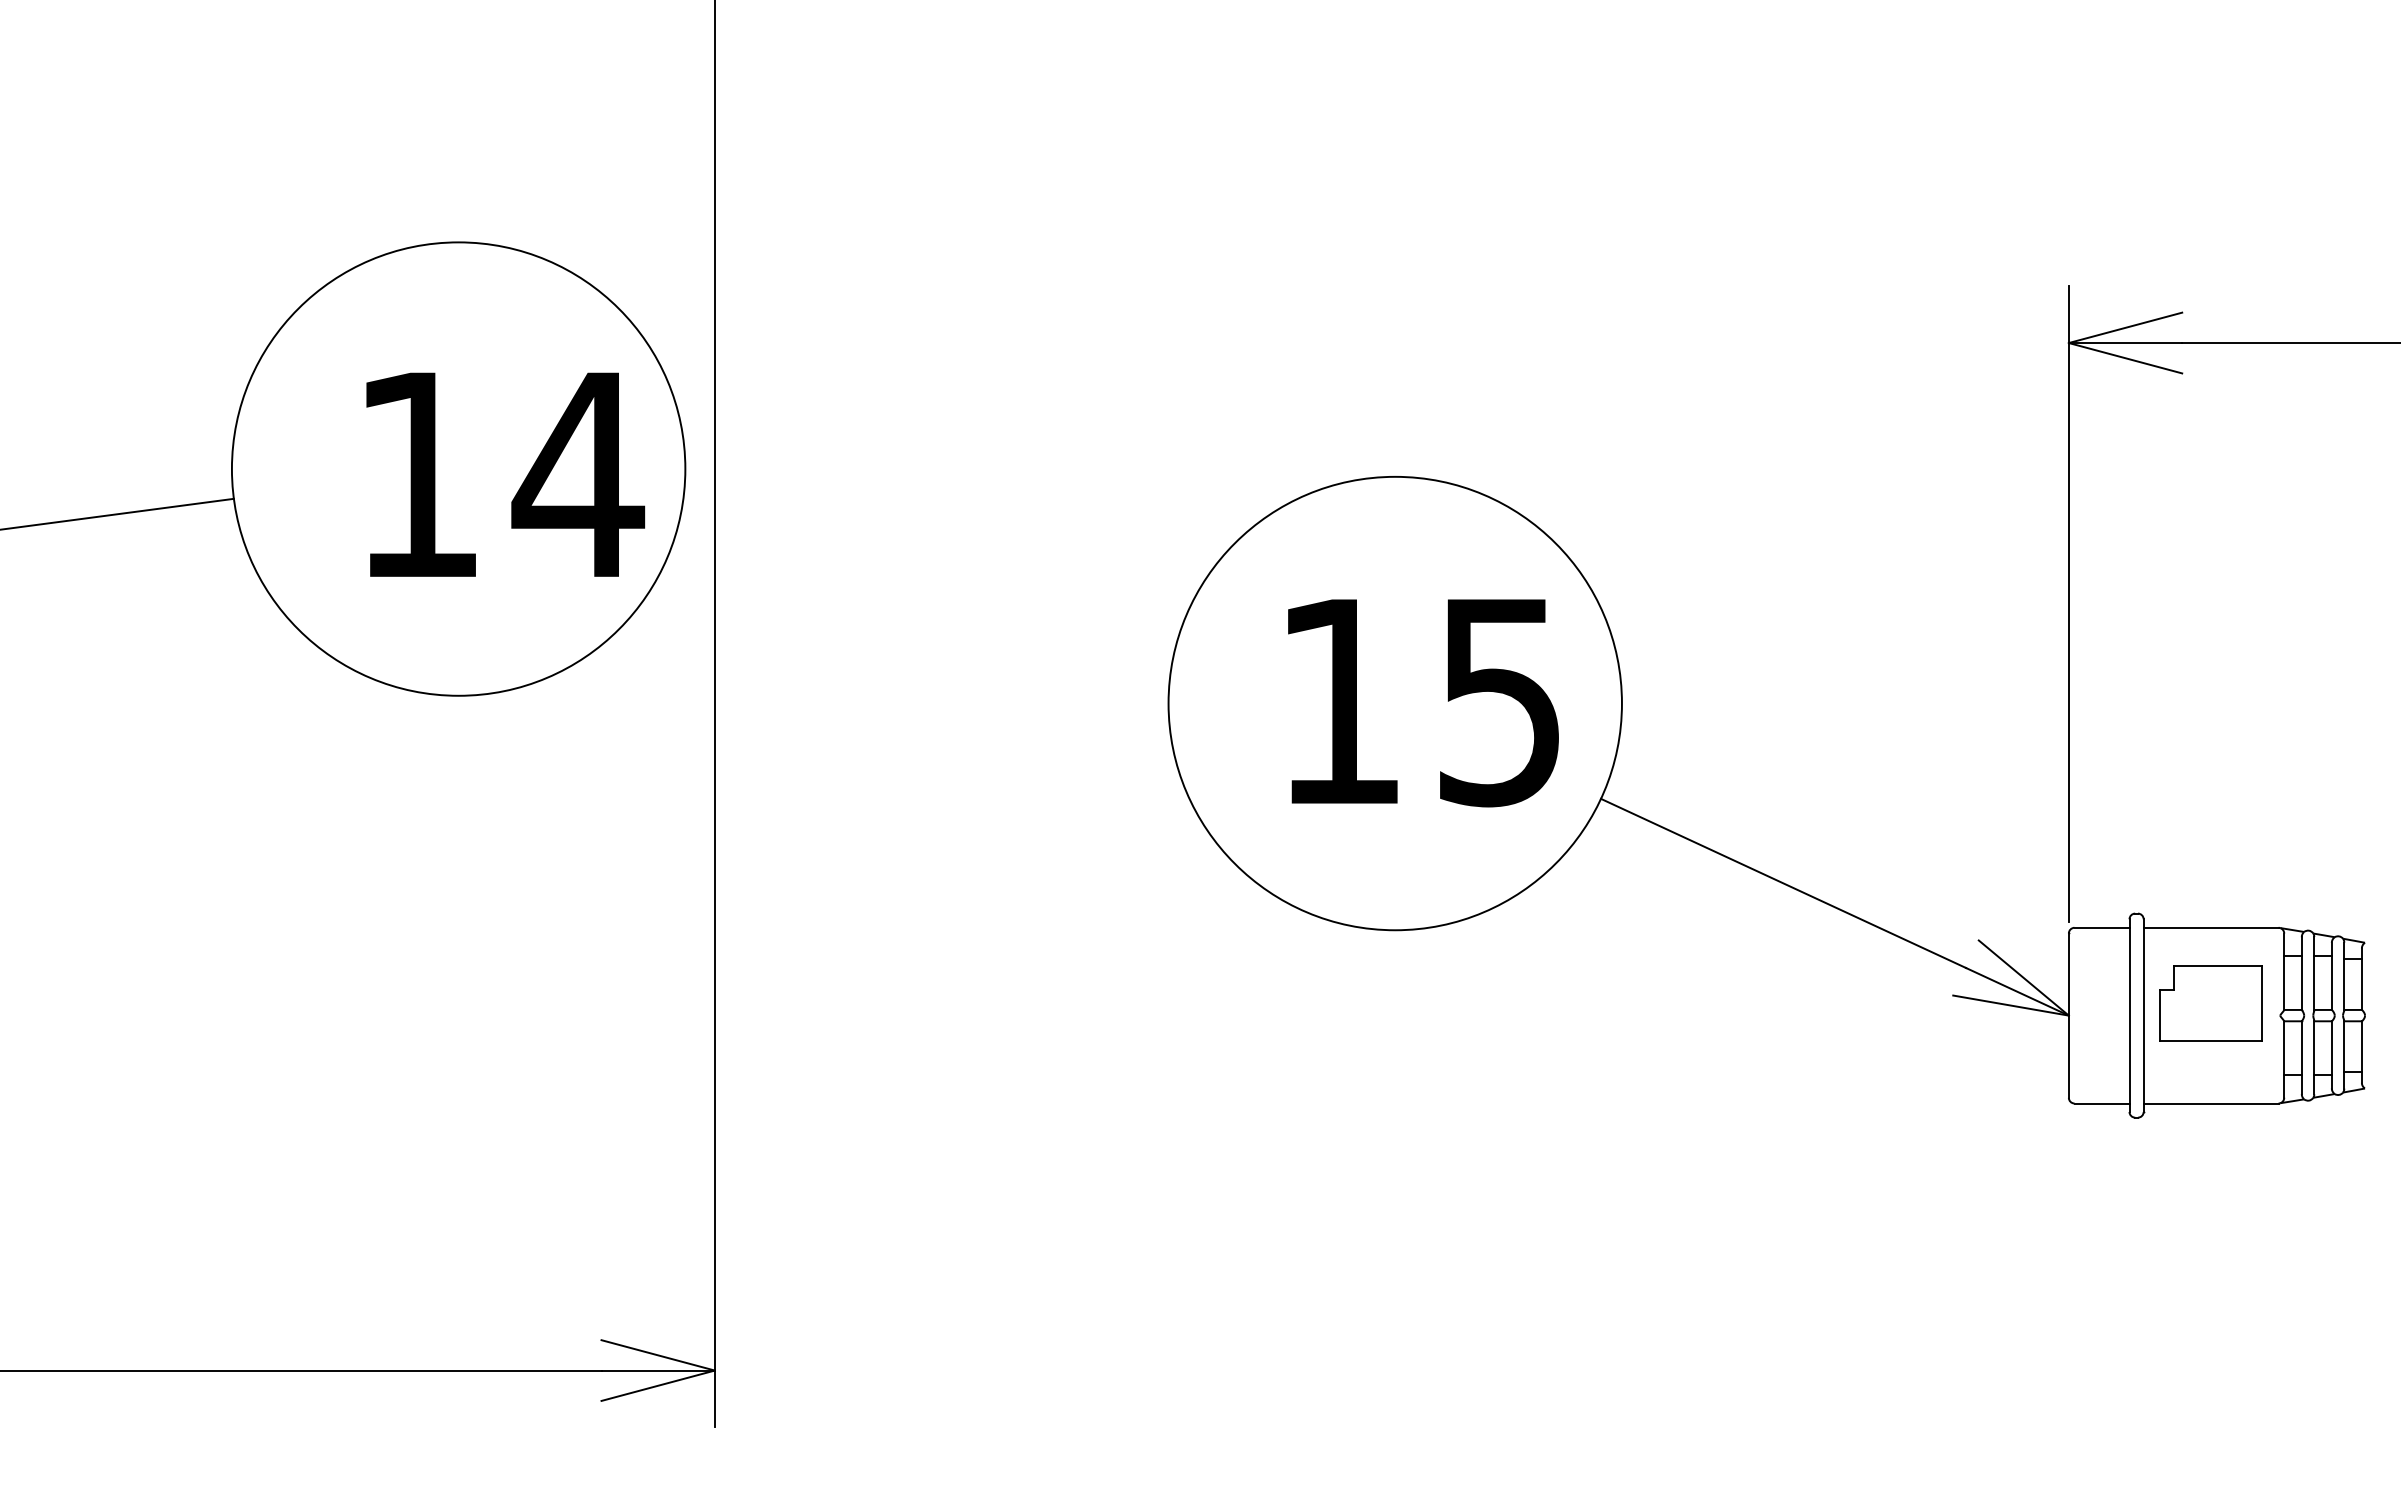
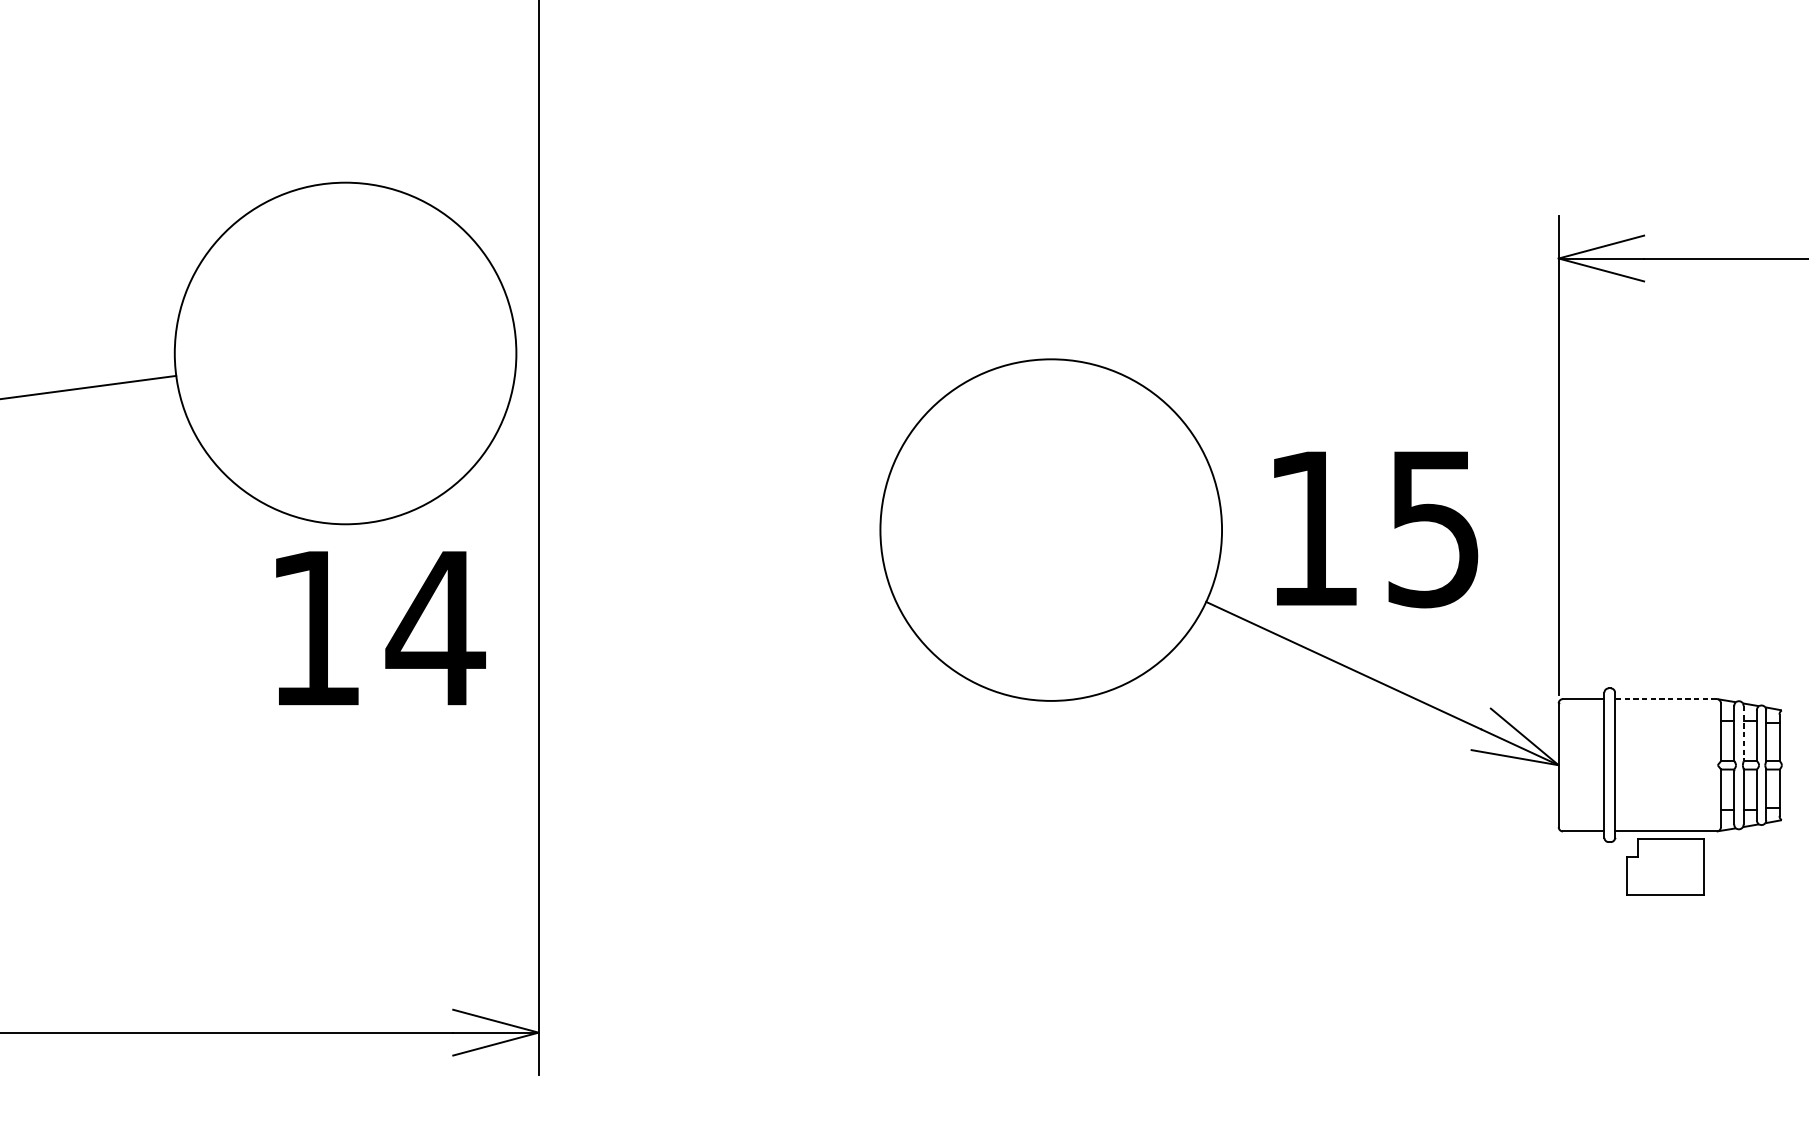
text: (505, 474) -> (380, 628), moved
text: (1423, 703) -> (1376, 530), moved
line: (2210, 927) -> (1665, 698), solid -> dashed
line: (2314, 973) -> (1743, 733), solid -> dashed
part: (2210, 1003) -> (1665, 866), moved

